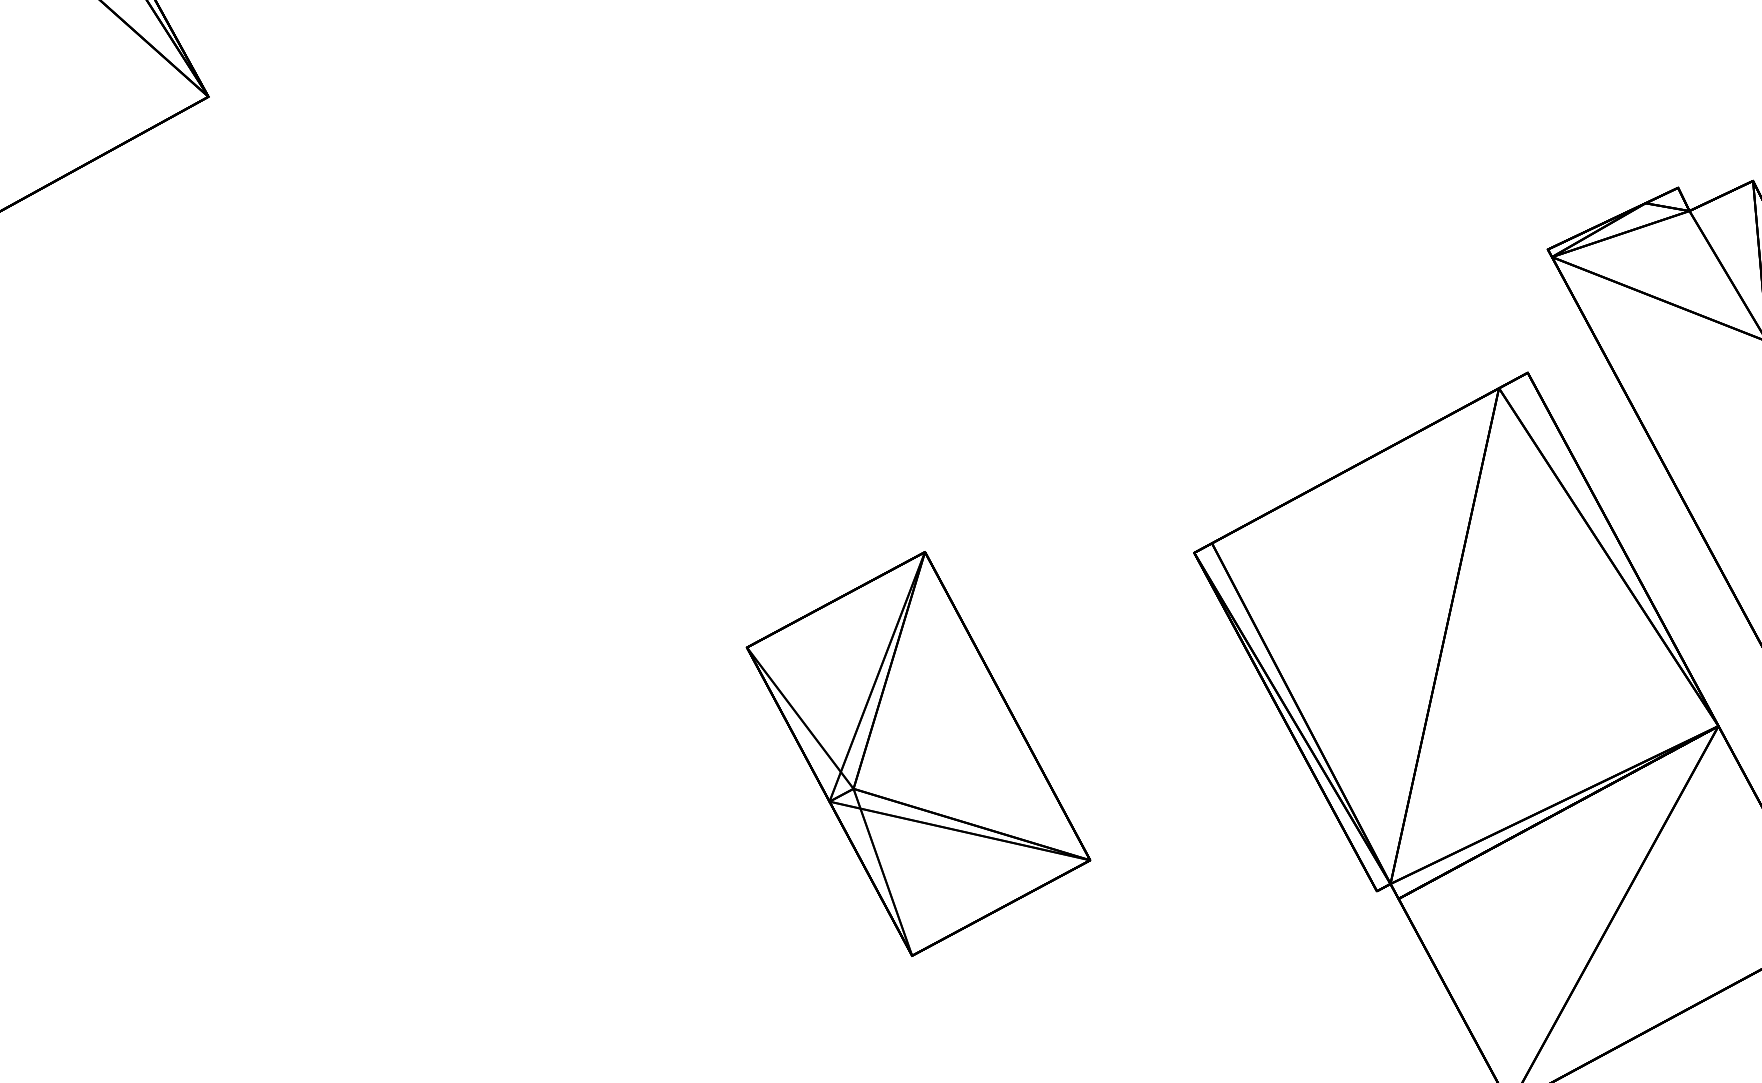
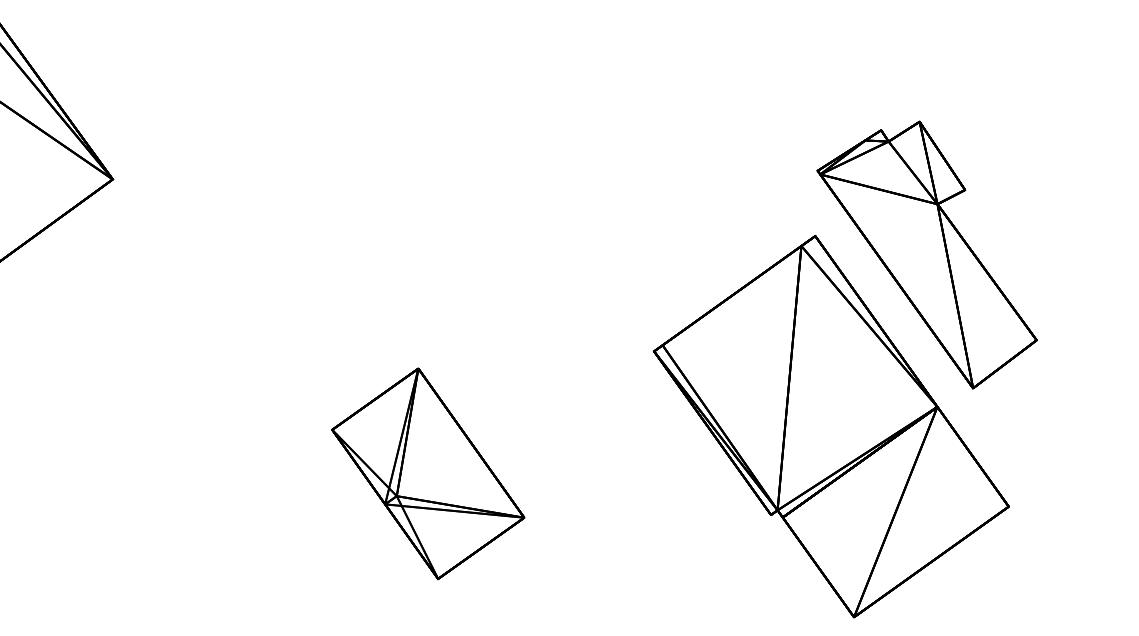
part: (919, 753) -> (428, 473), moved

